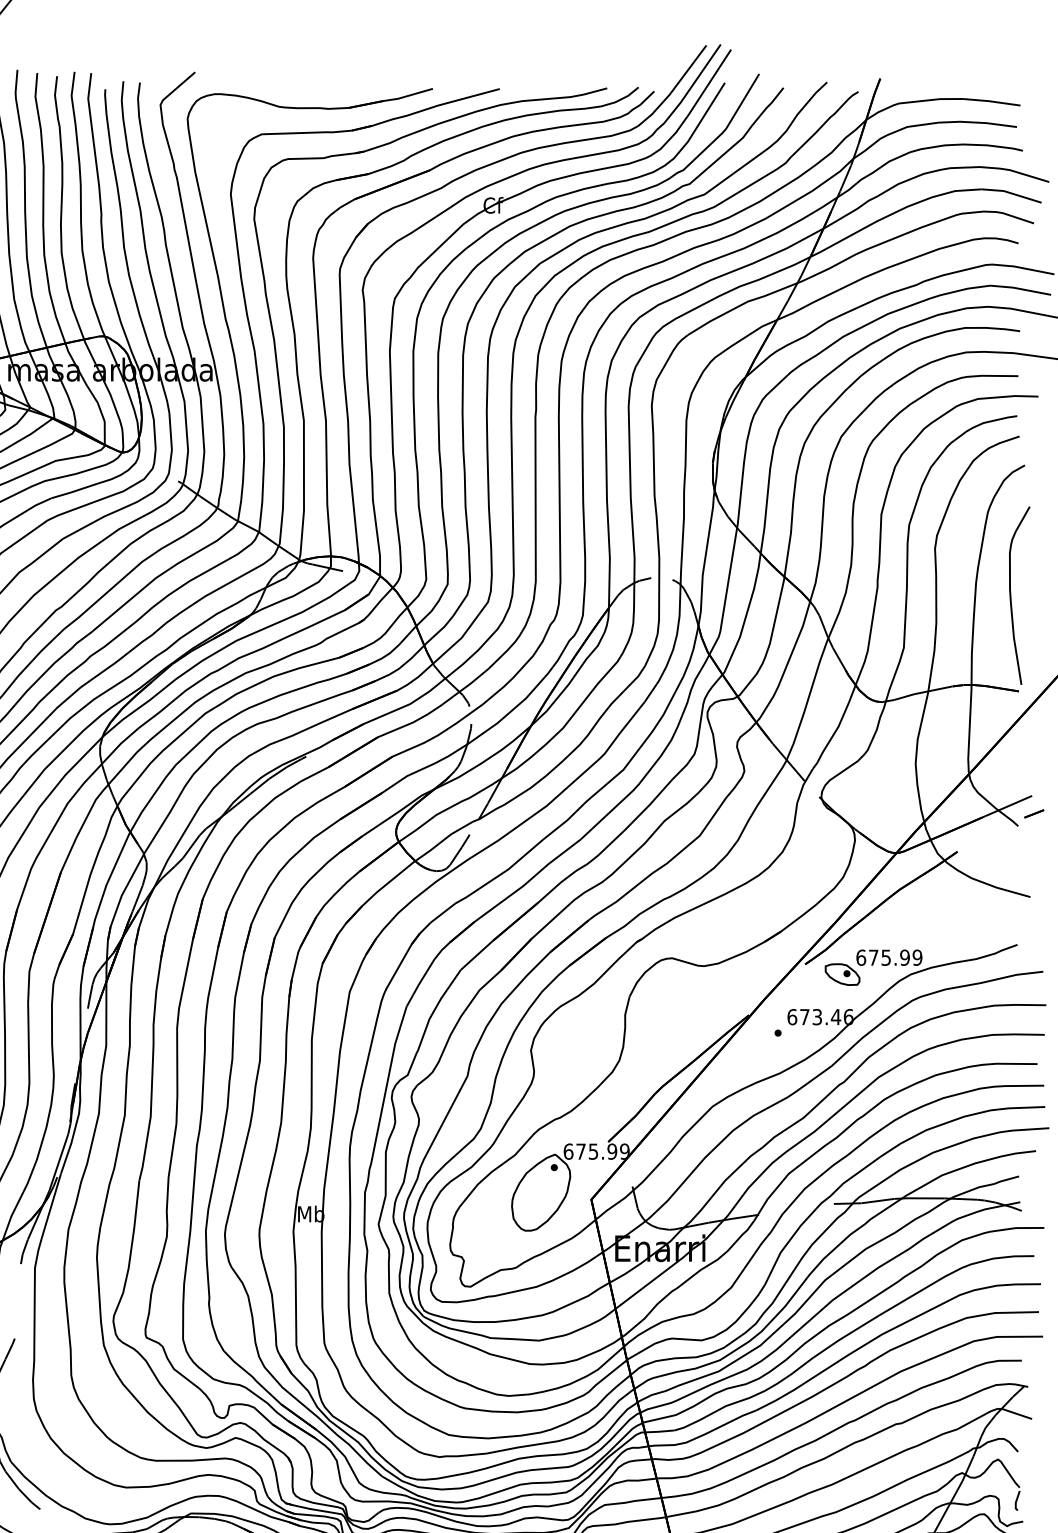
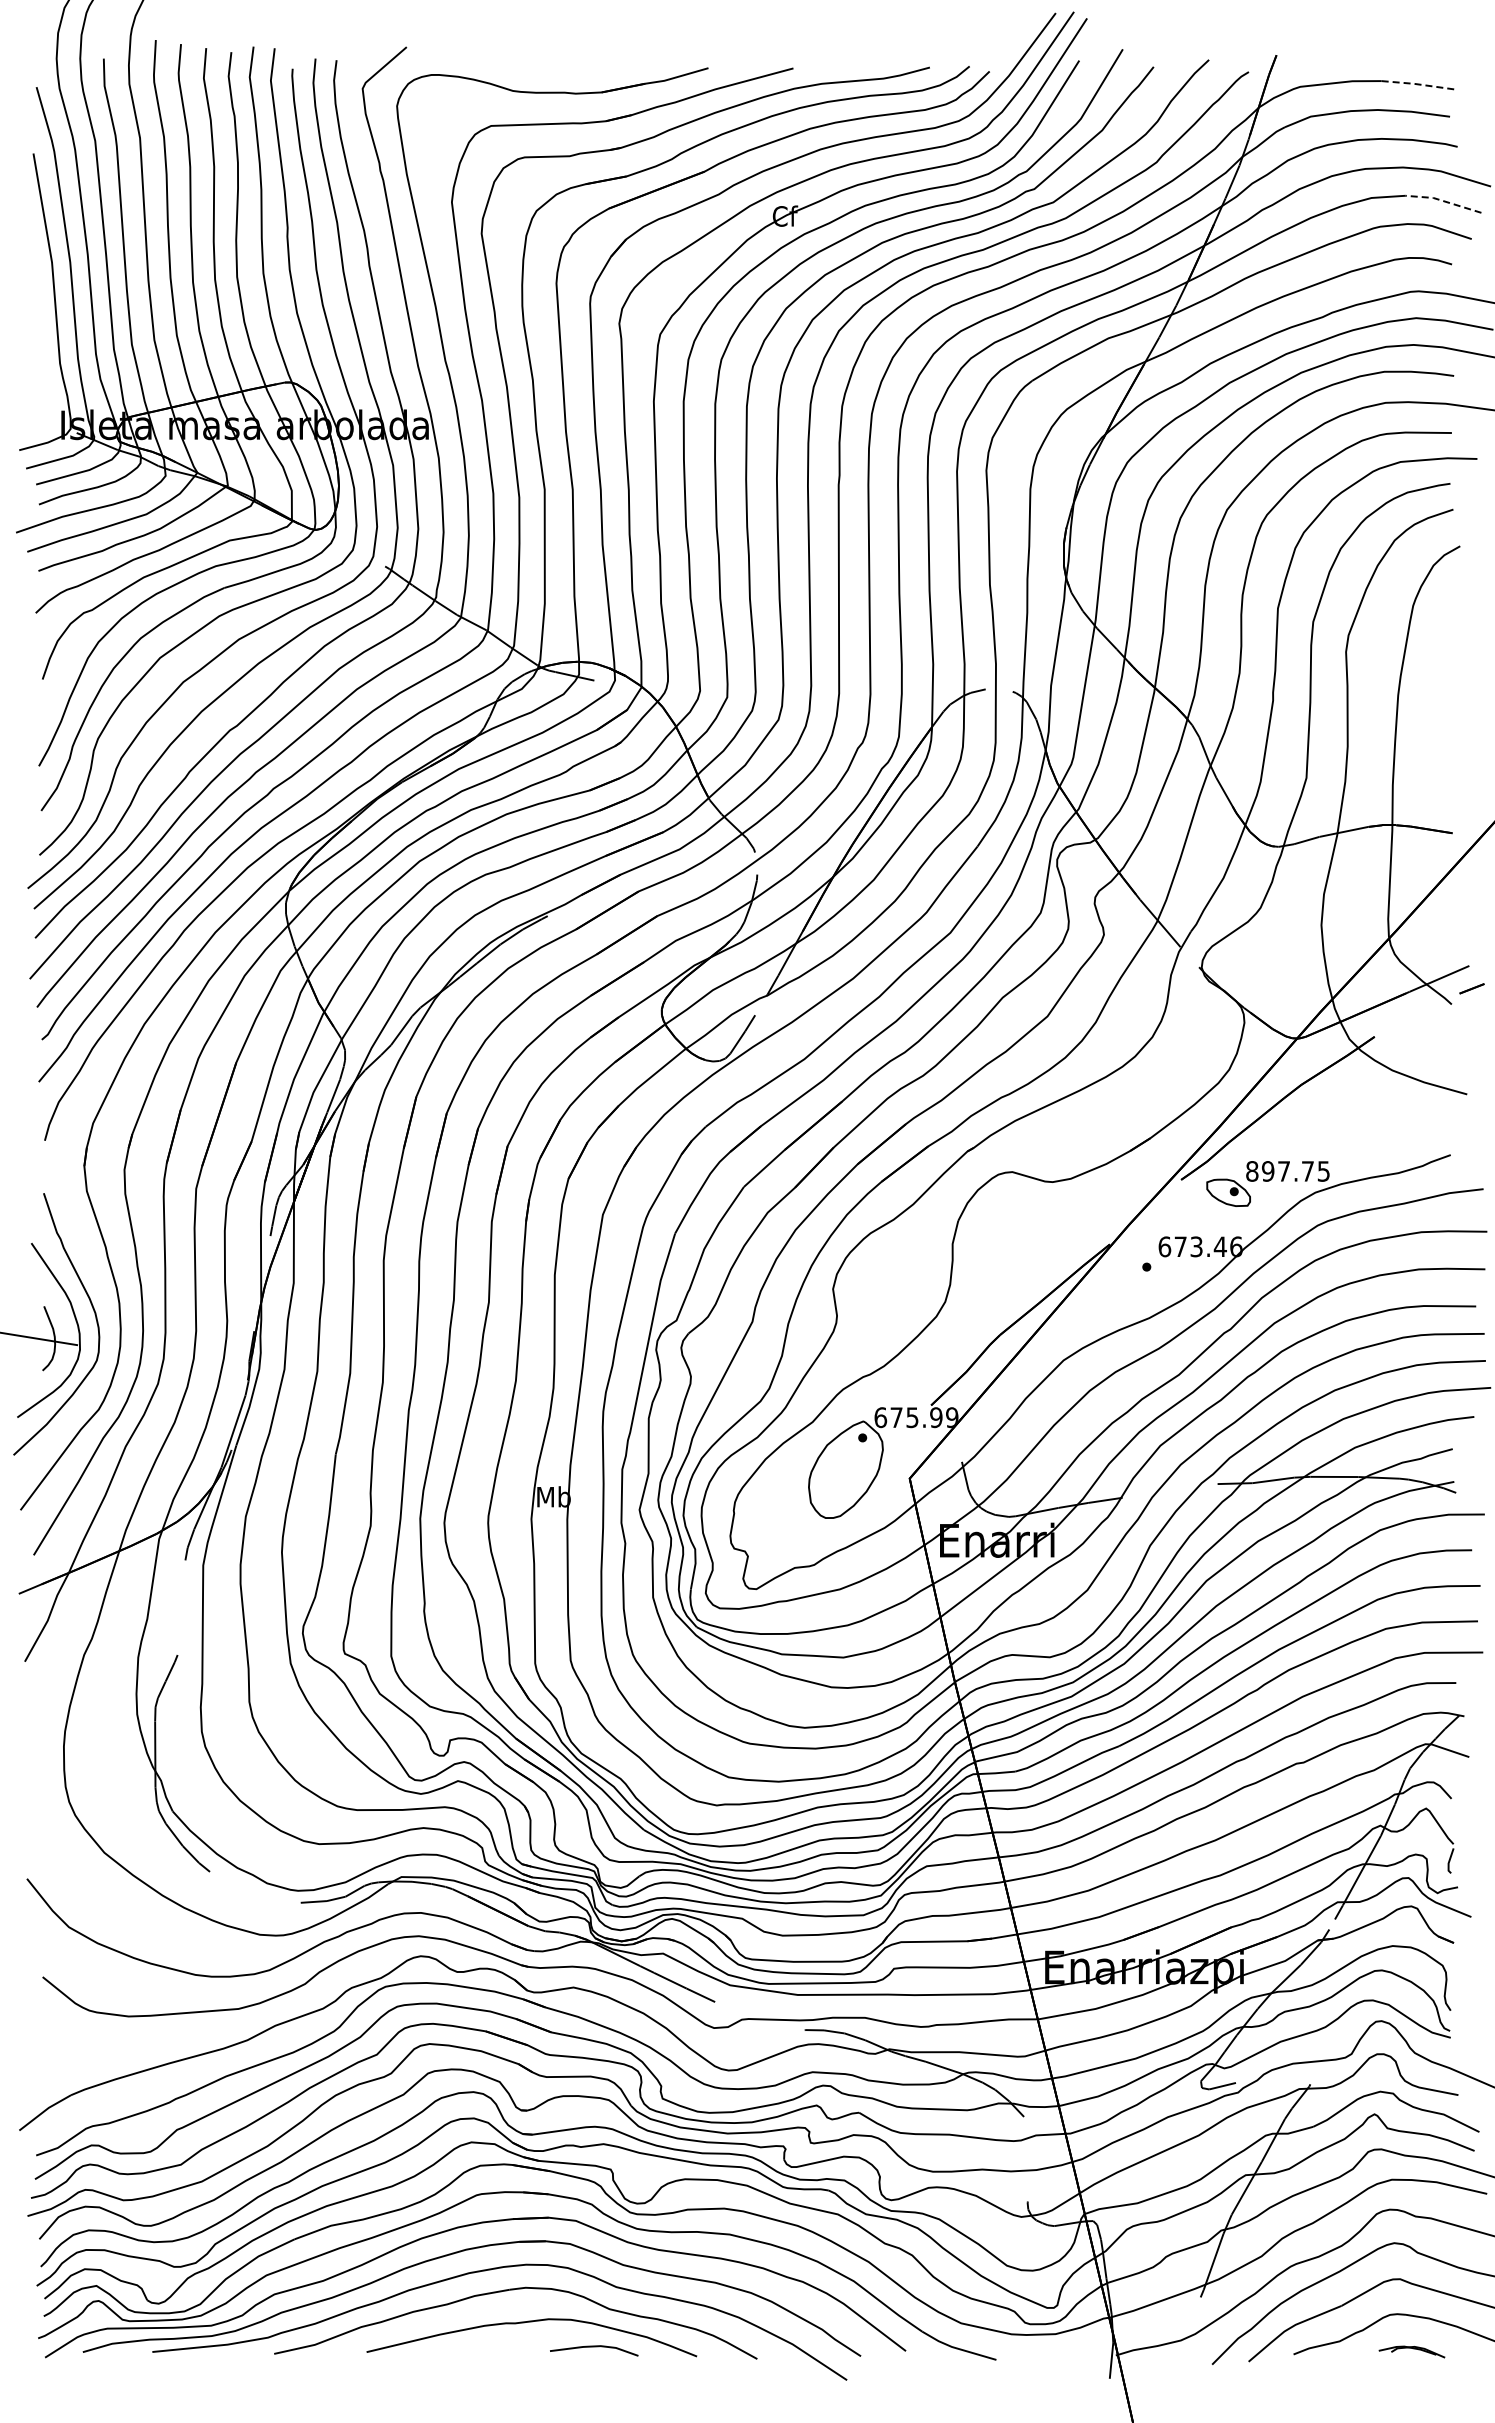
line: (992, 101) -> (1418, 84), solid -> dashed
line: (1011, 193) -> (1442, 200), solid -> dashed
curve: (1011, 595) -> (1442, 711), removed
text: (889, 957) -> (1288, 1171), 675.99 -> 897.75

